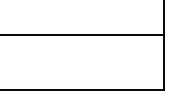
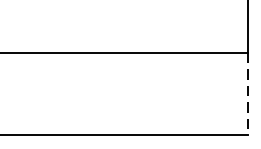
line: (164, 62) -> (248, 94), solid -> dashed

